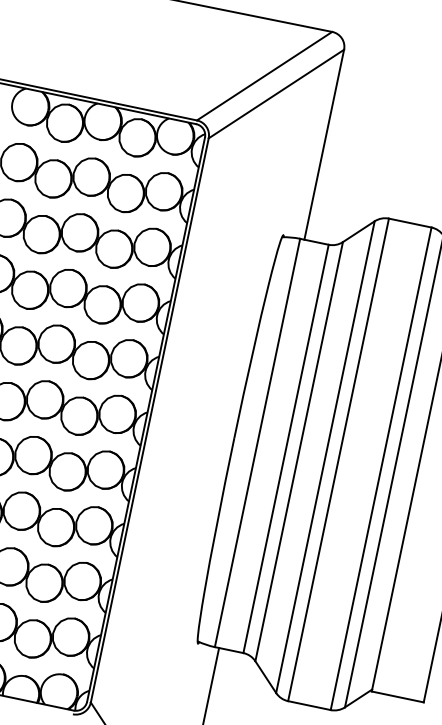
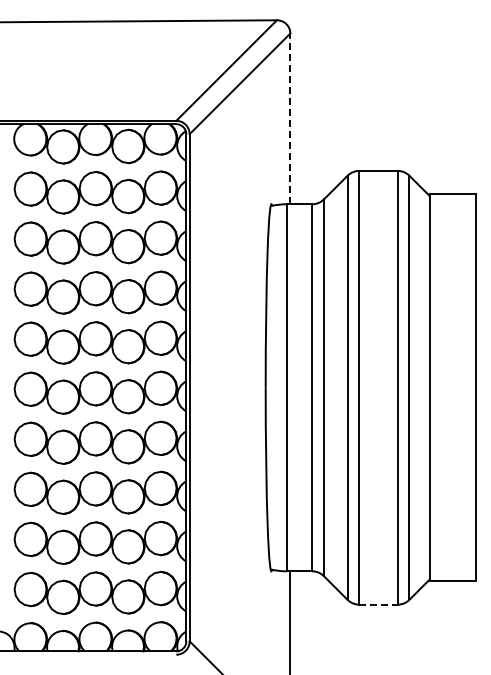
line: (324, 144) -> (290, 118), solid -> dashed
line: (310, 705) -> (379, 604), solid -> dashed

